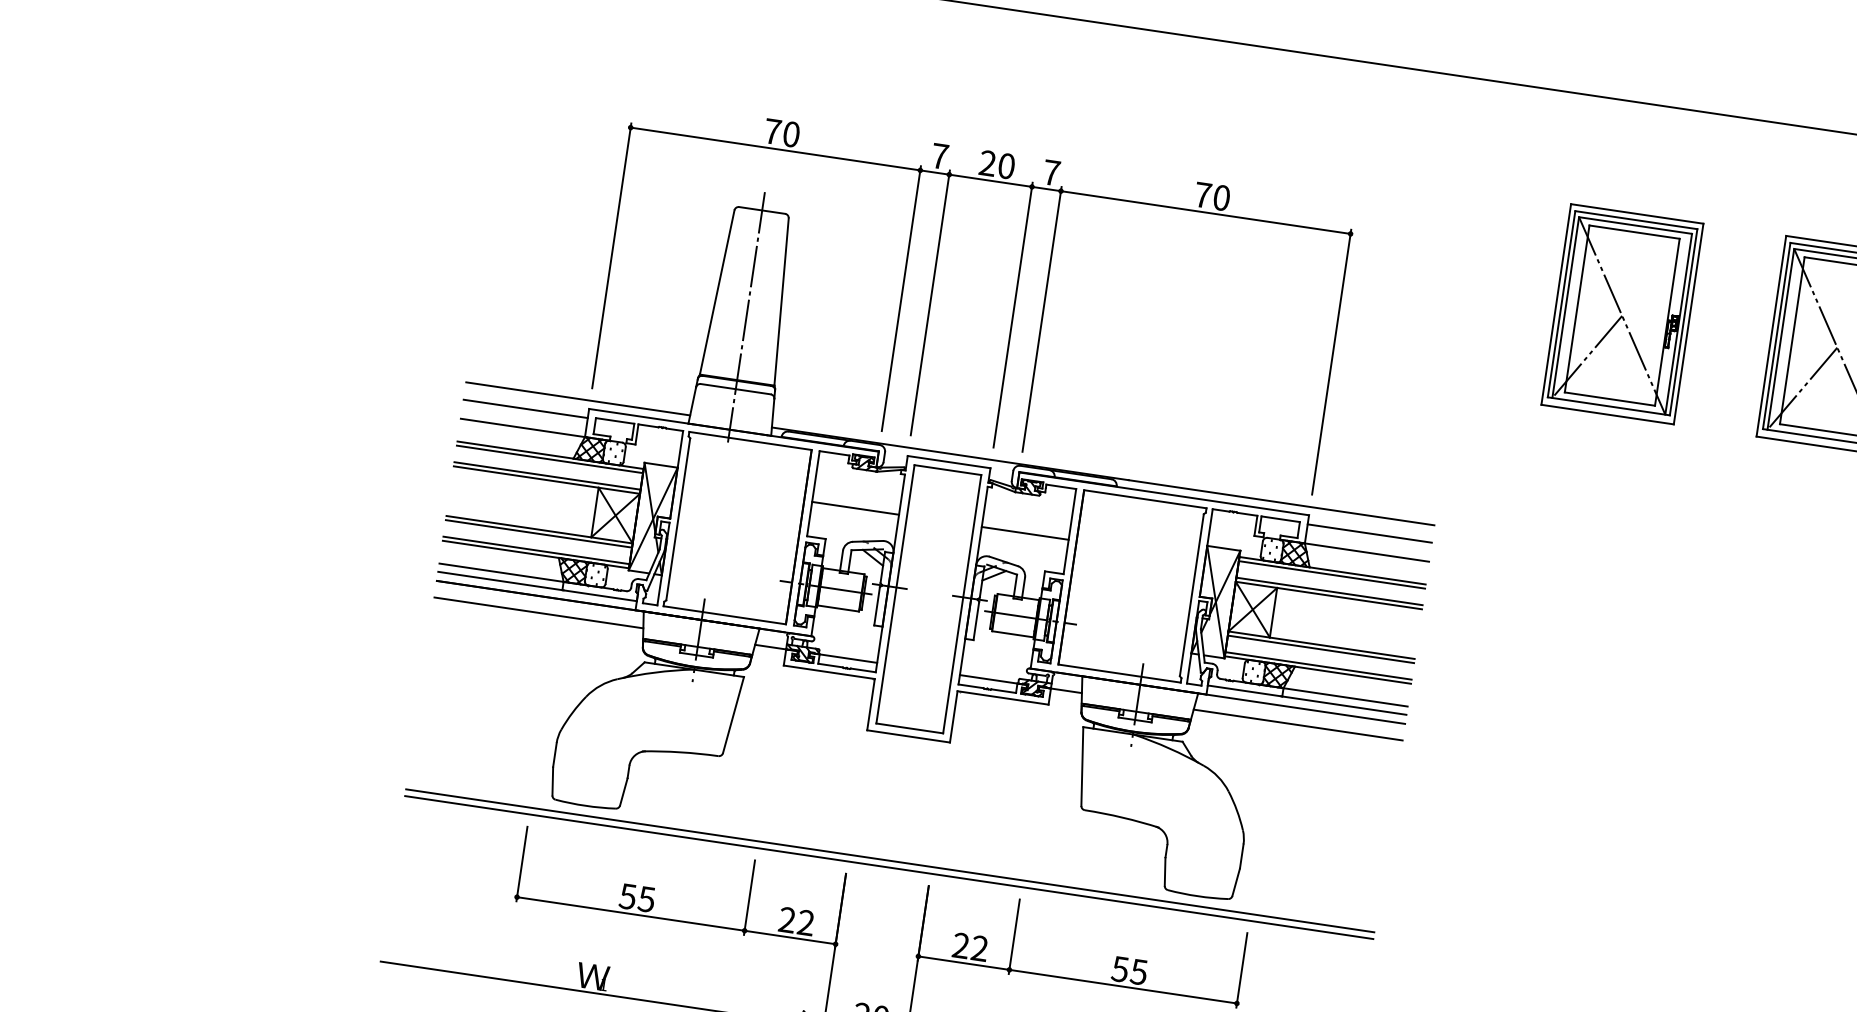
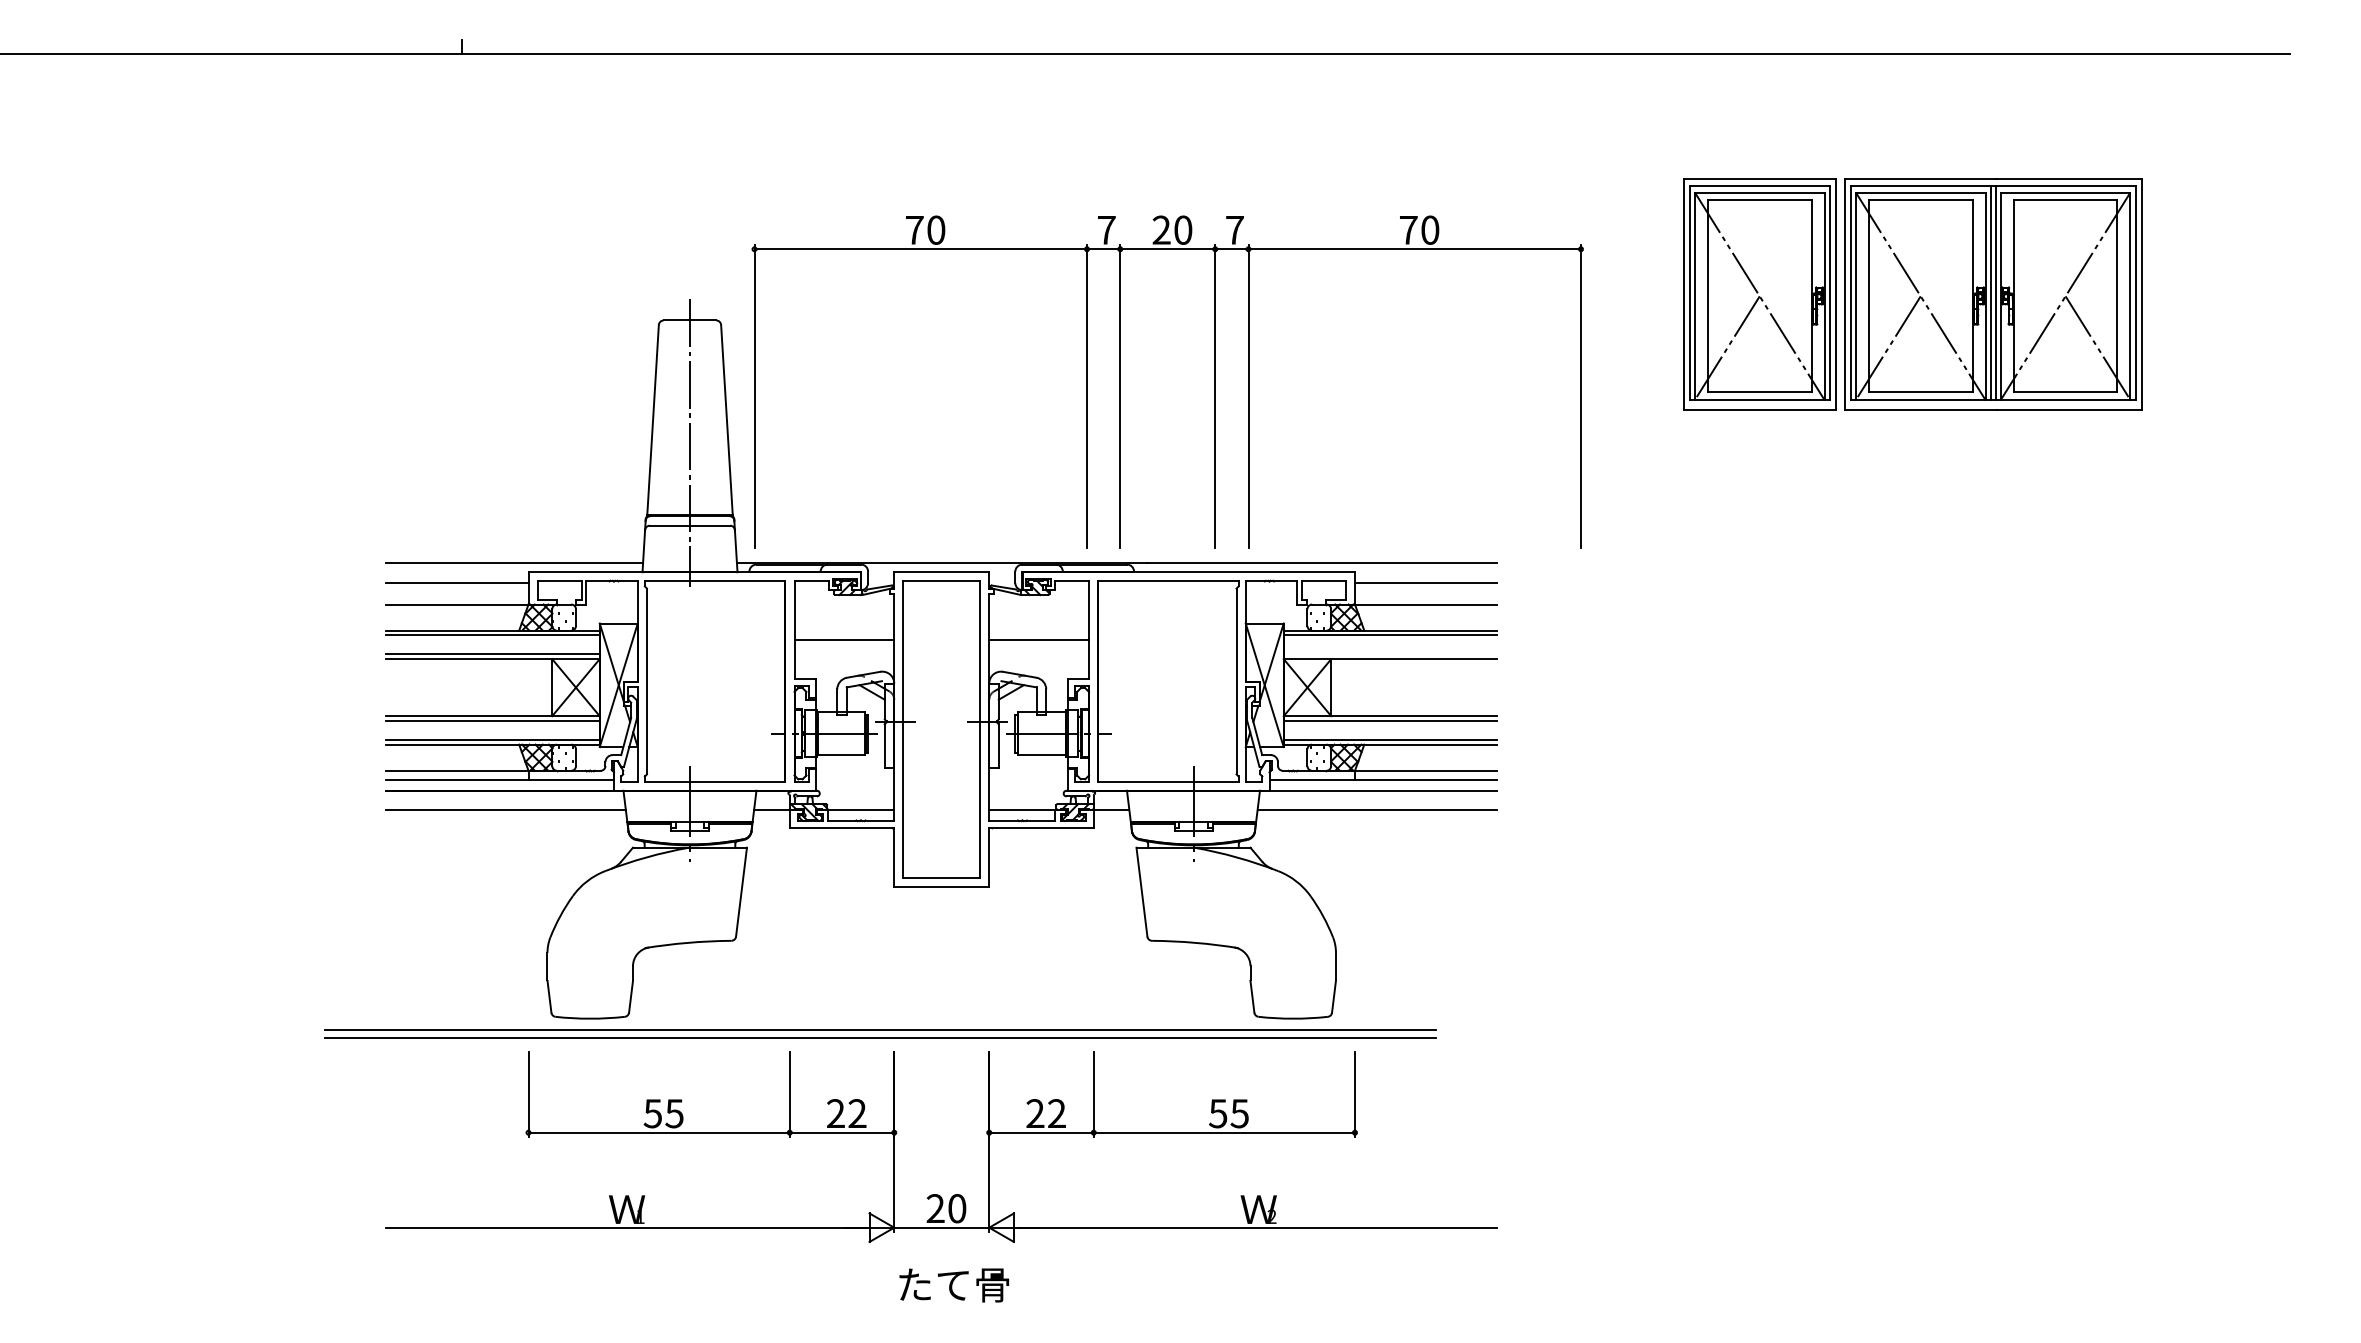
part: (932, 289) -> (1120, 381), moved
part: (1622, 314) -> (1759, 294), moved
line: (1329, 591) -> (1390, 654), removed
part: (889, 863) -> (880, 1033), moved

